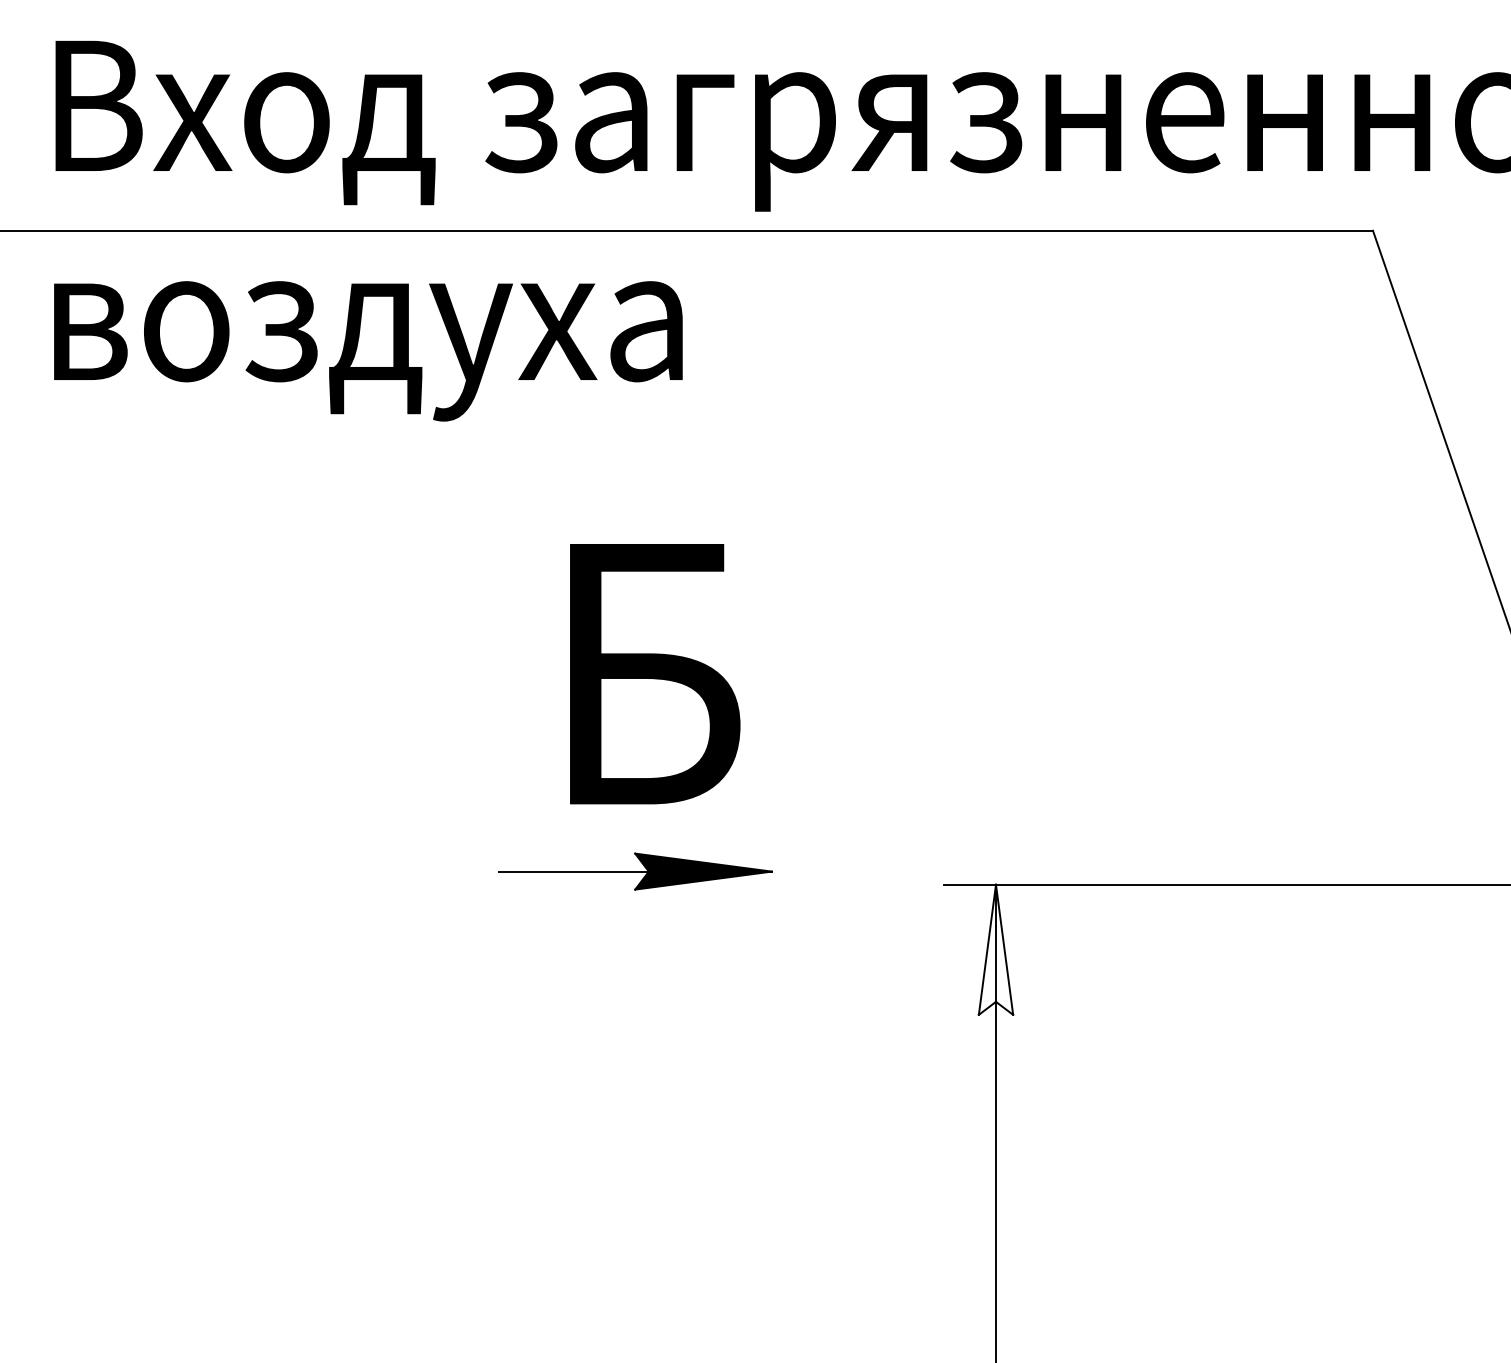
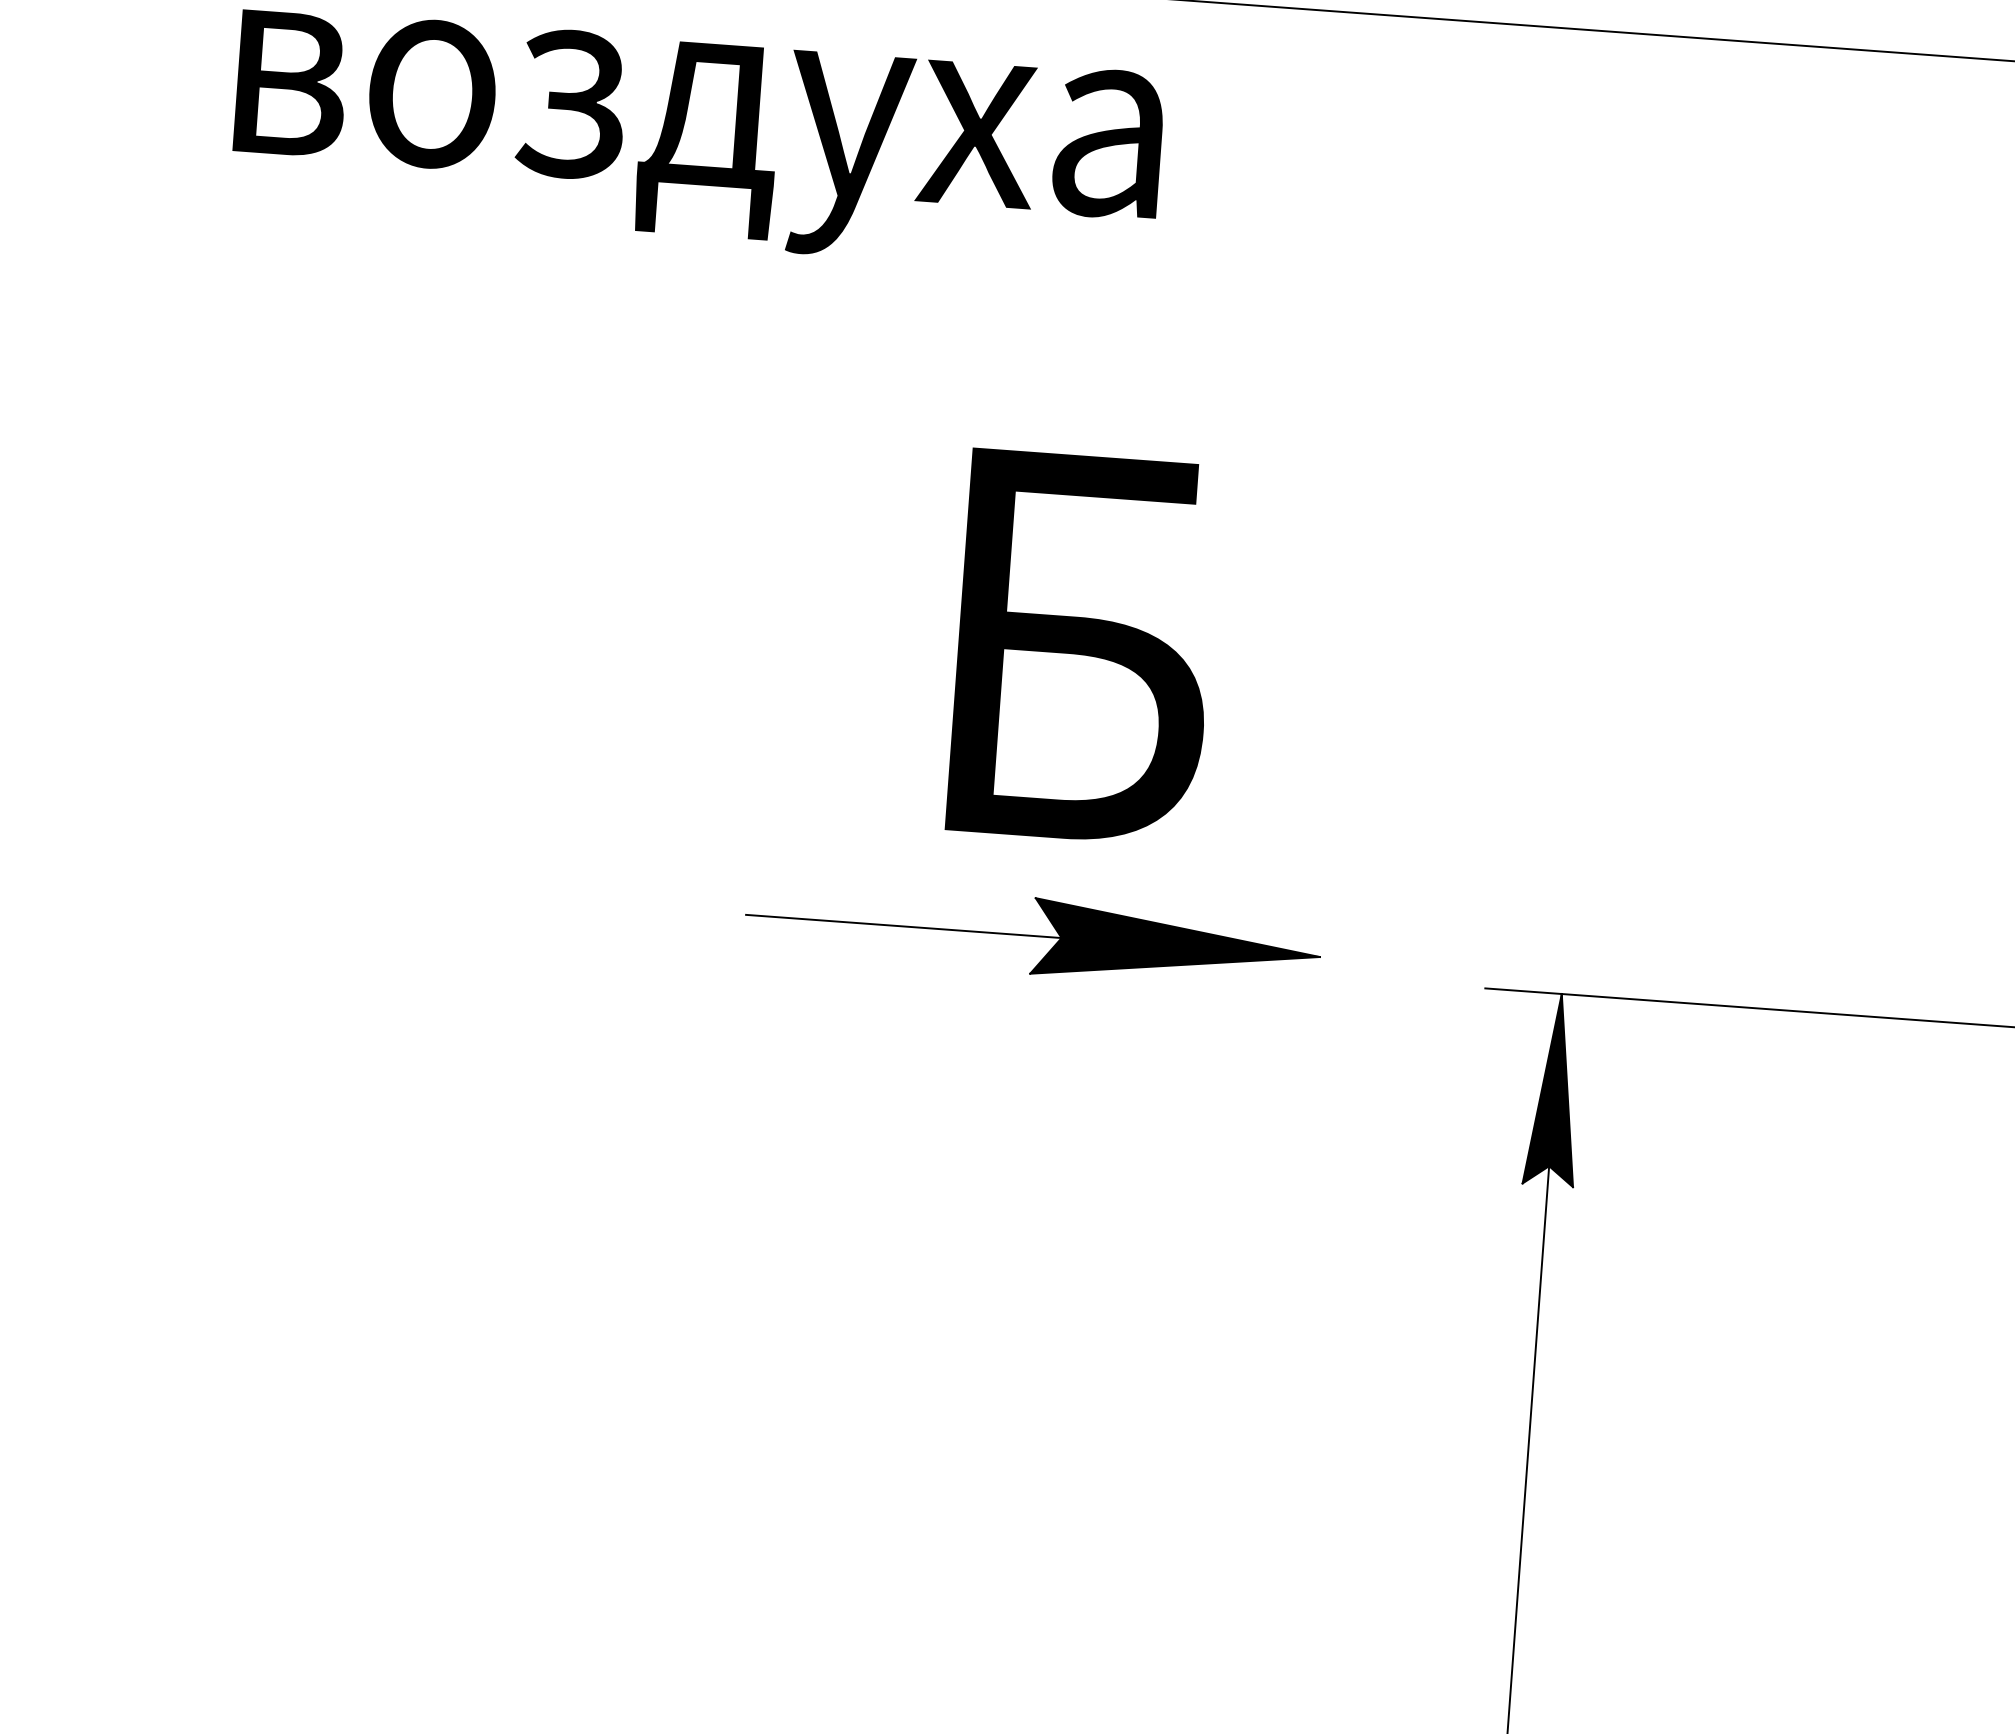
part: (635, 871) -> (1033, 935), size x1.43
fill: (995, 949) -> (1554, 1089), added

